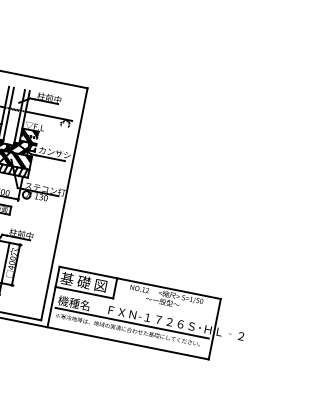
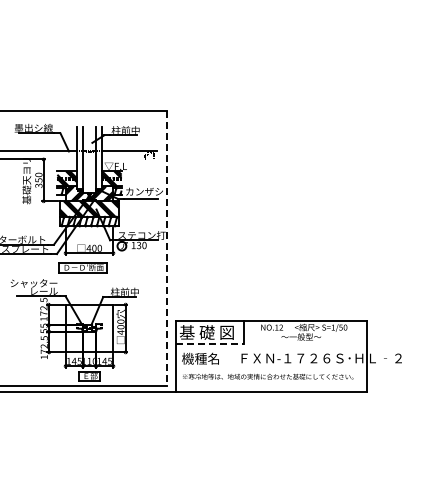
line: (64, 204) -> (167, 248), solid -> dashed
line: (84, 292) -> (210, 344), solid -> dashed
line: (132, 323) -> (271, 368), removed

